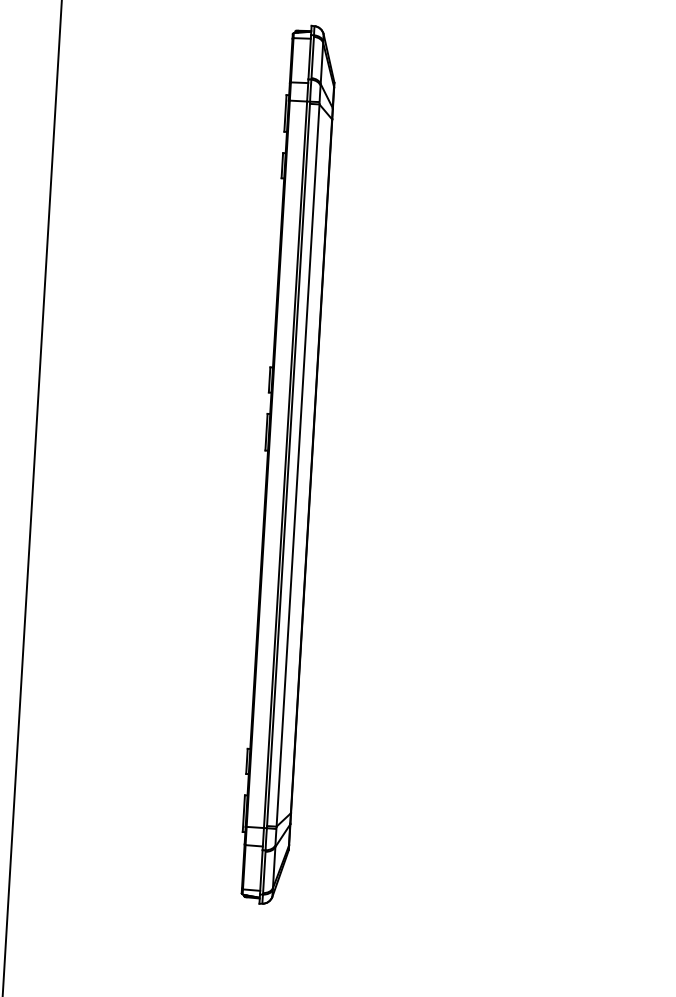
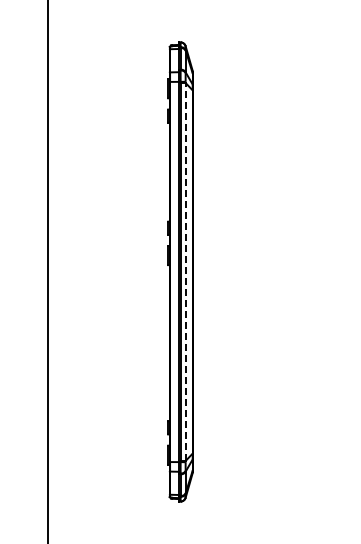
line: (297, 466) -> (185, 272), solid -> dashed

